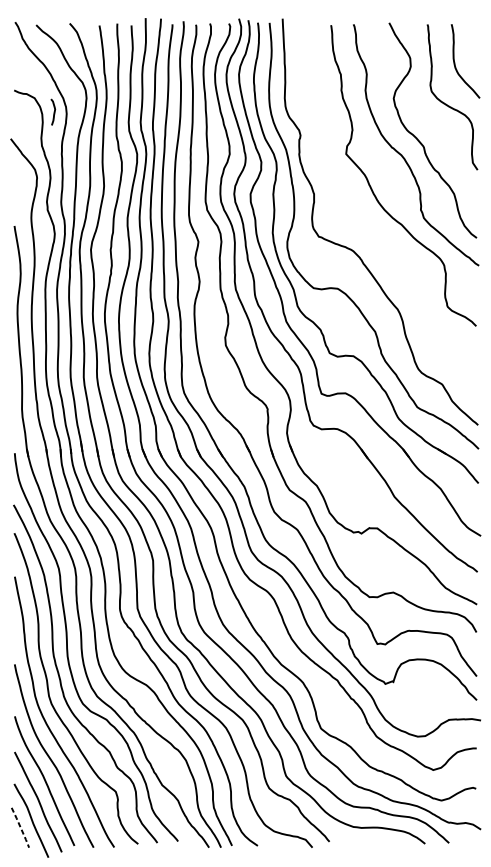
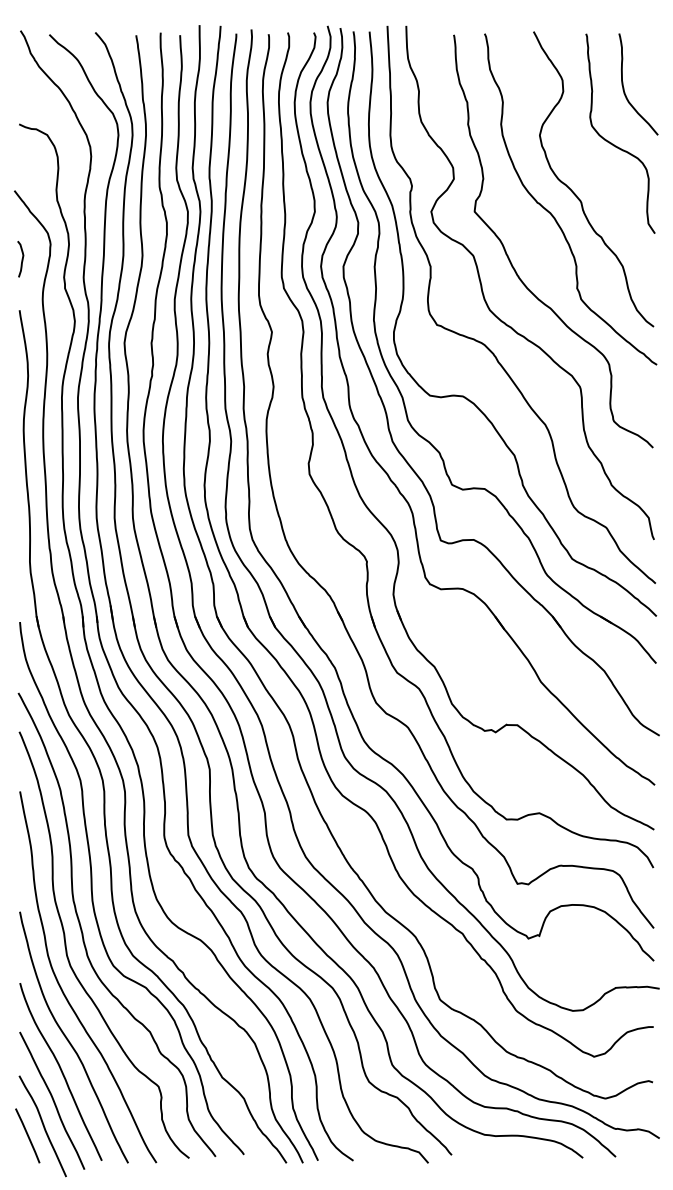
curve: (53, 112) -> (21, 259), moved
curve: (365, 232) -> (501, 319), added
line: (20, 828) -> (28, 1136), dashed -> solid

